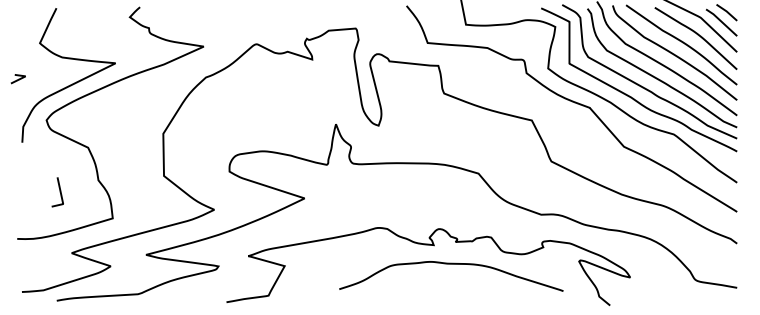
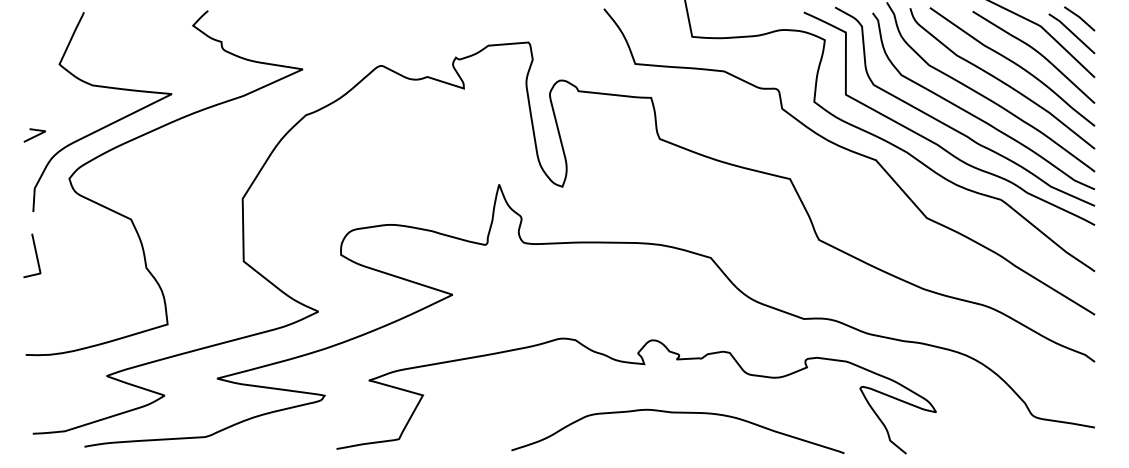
line: (17, 79) -> (33, 135), moved
curve: (59, 192) -> (35, 256), moved
curve: (451, 264) -> (678, 413), moved

